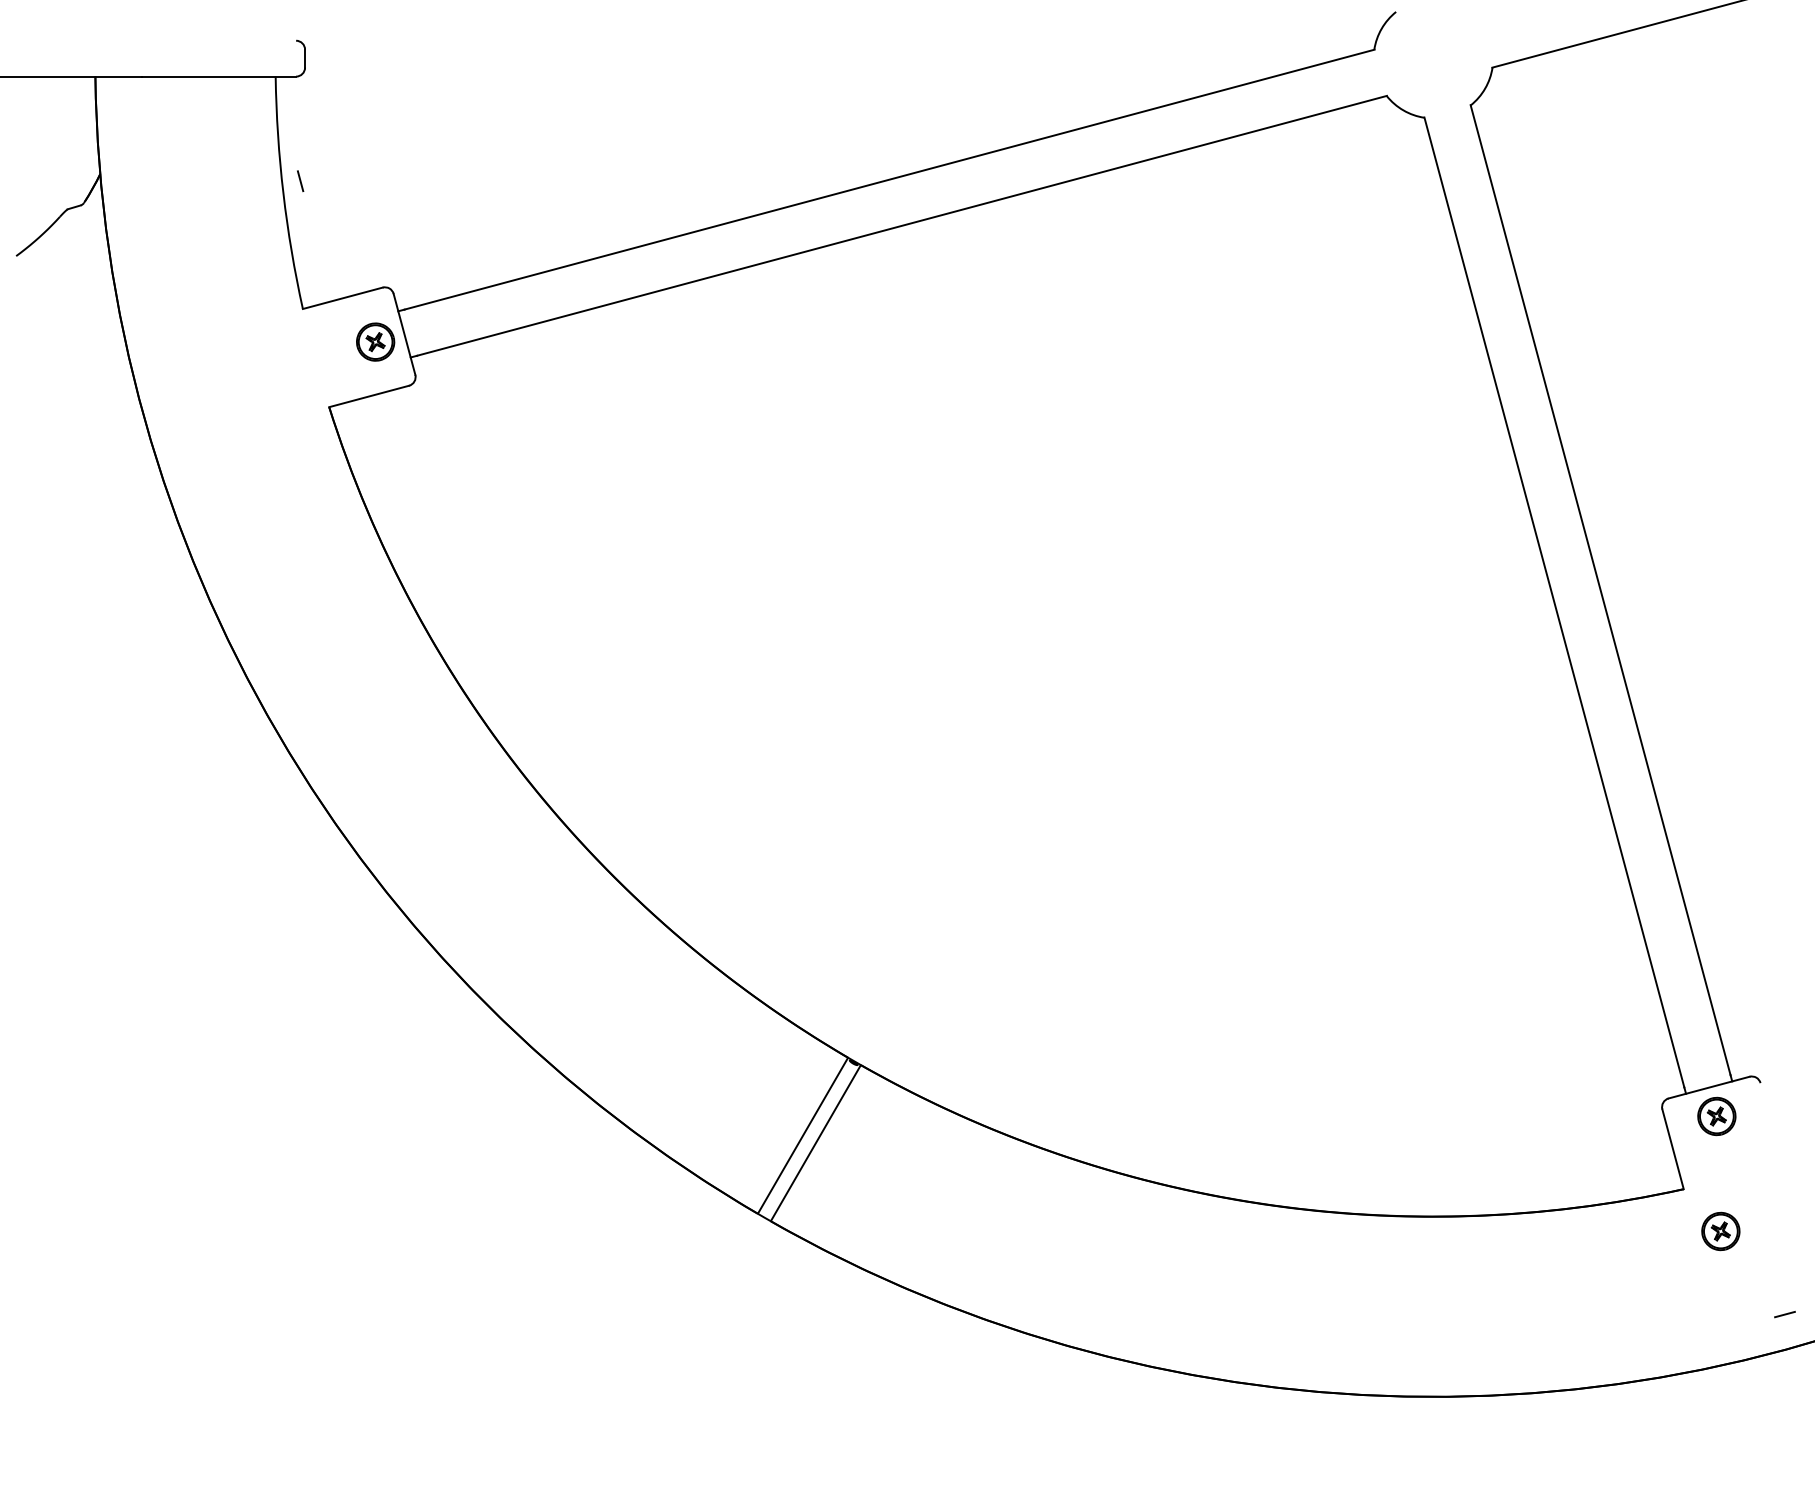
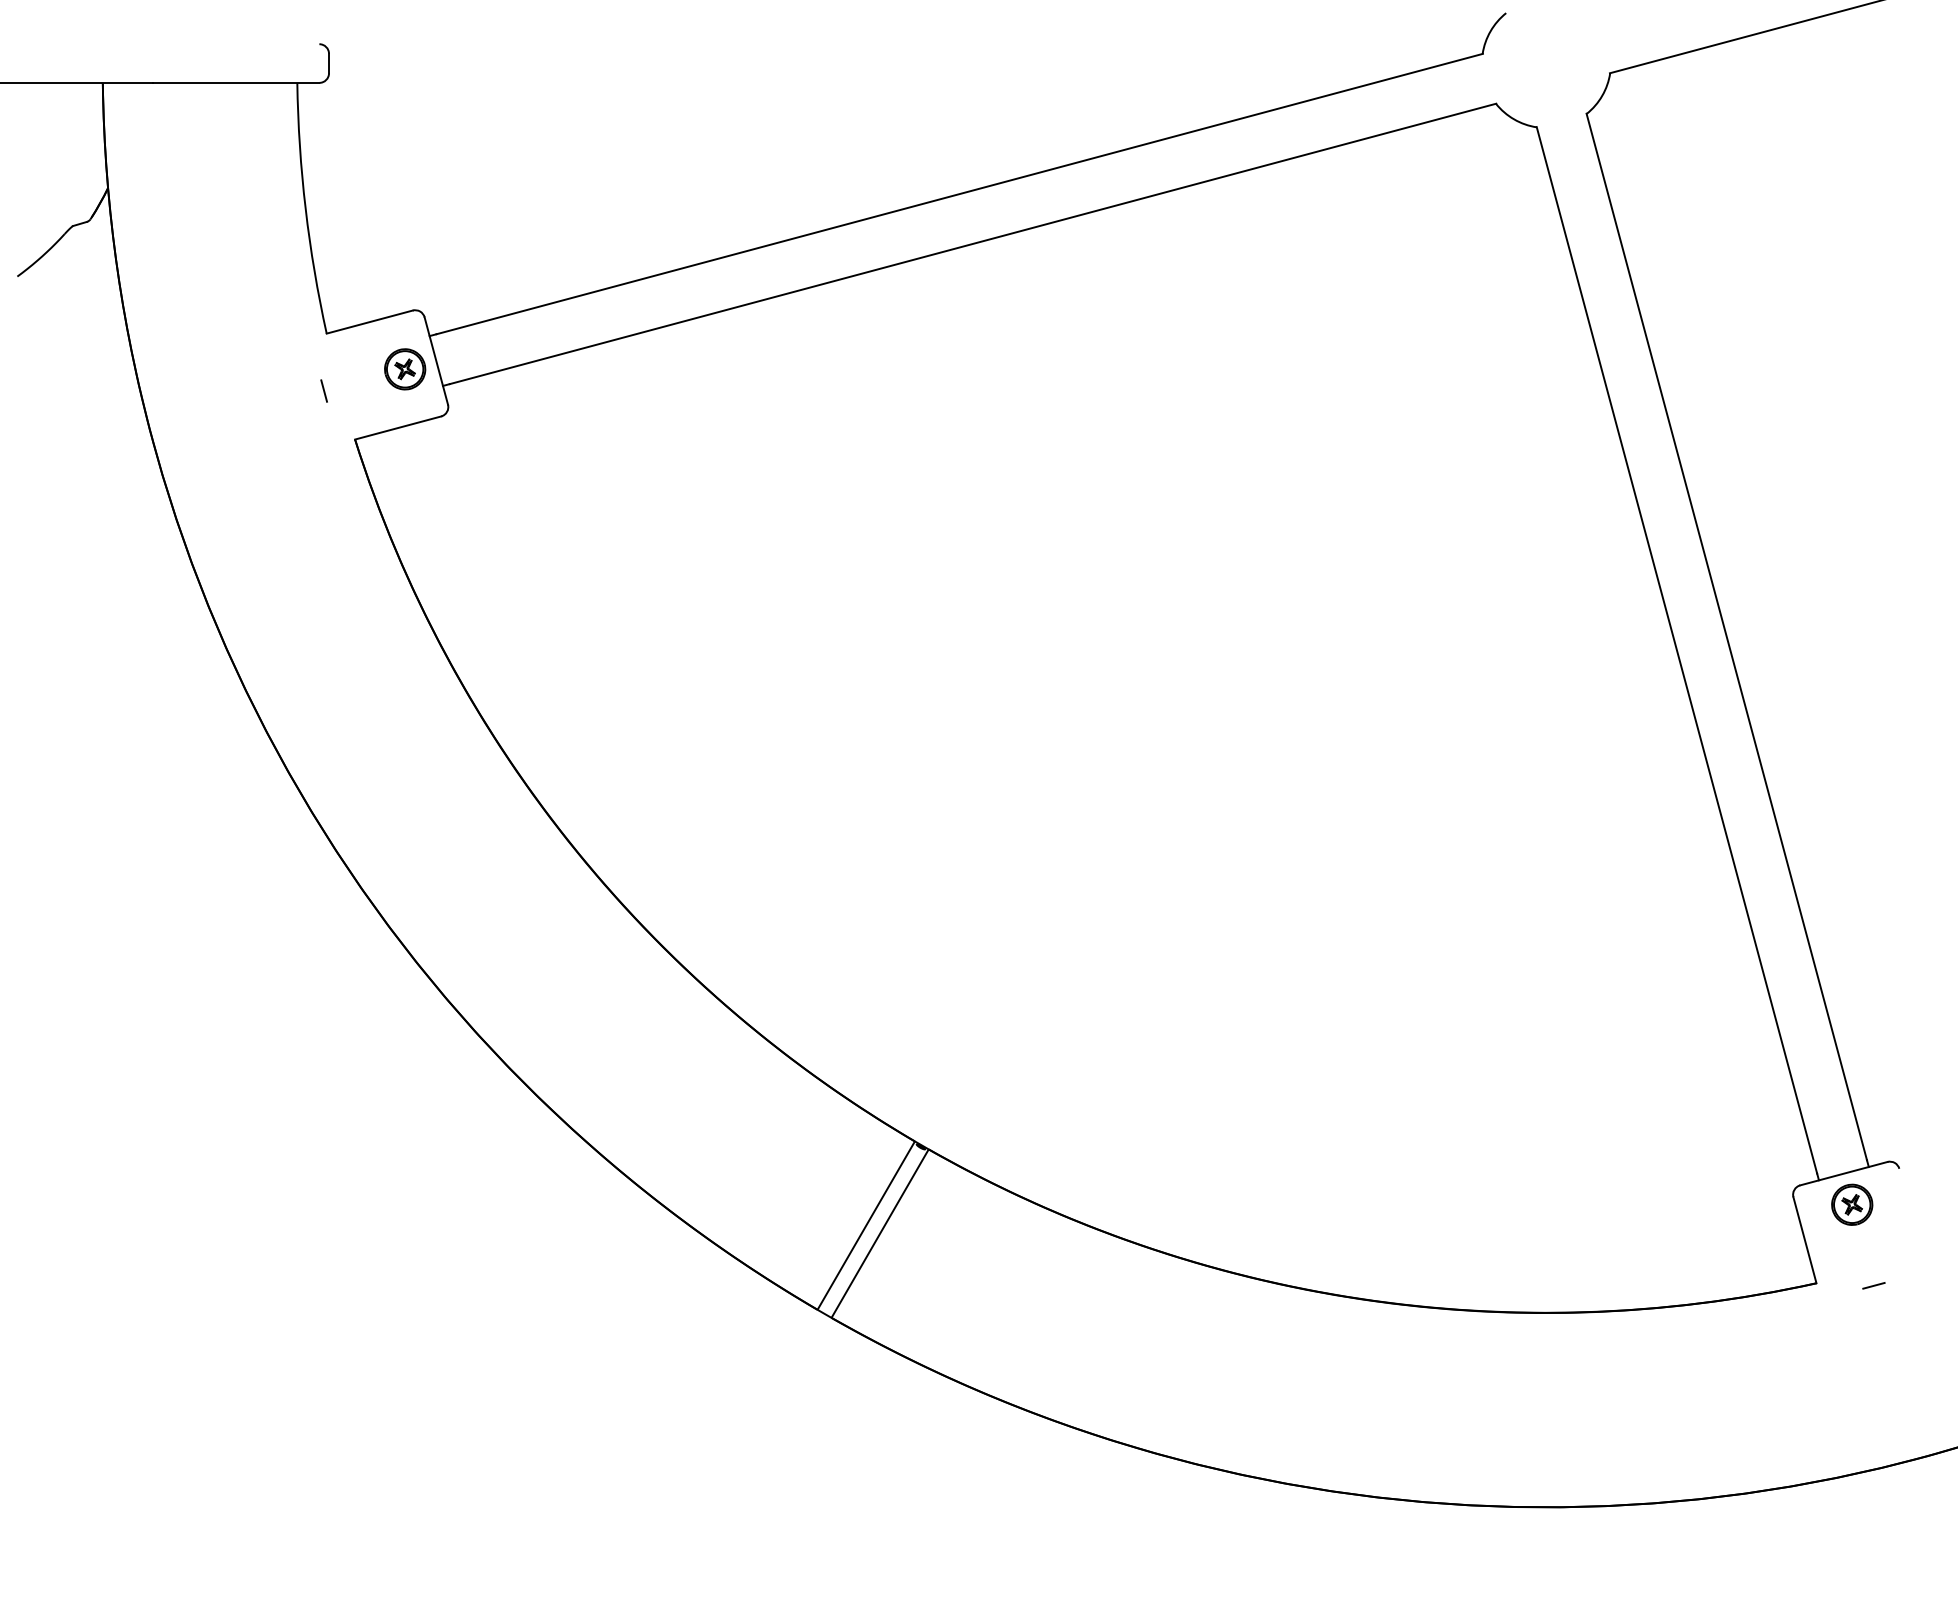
line: (300, 181) -> (324, 391), moved
part: (1720, 1231) -> (1856, 1328), removed
line: (1784, 1314) -> (1873, 1285), moved

